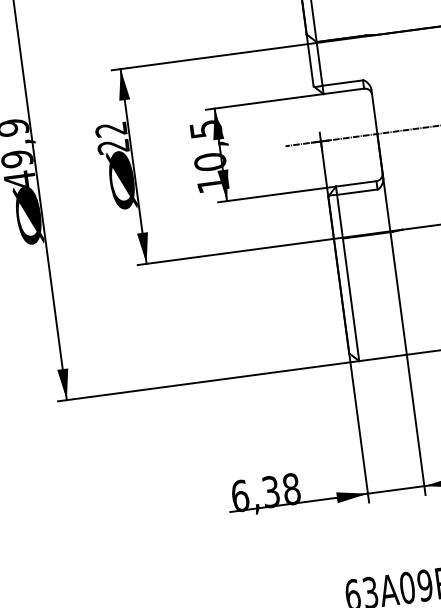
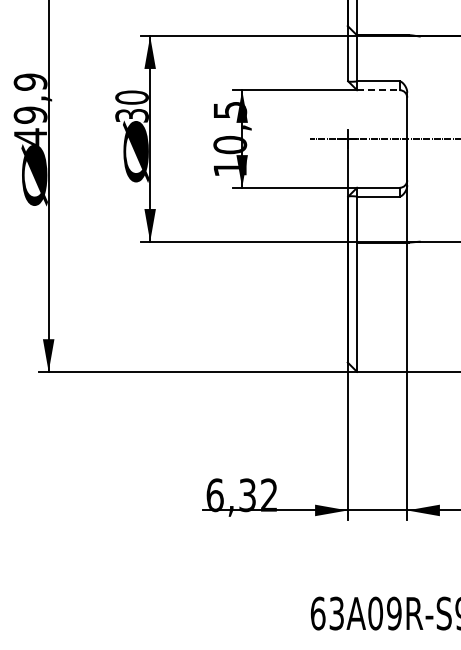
line: (343, 91) -> (378, 90), solid -> dashed
text: (111, 138) -> (131, 106), 22 -> 30
text: (290, 489) -> (268, 495), 6,38 -> 6,32

